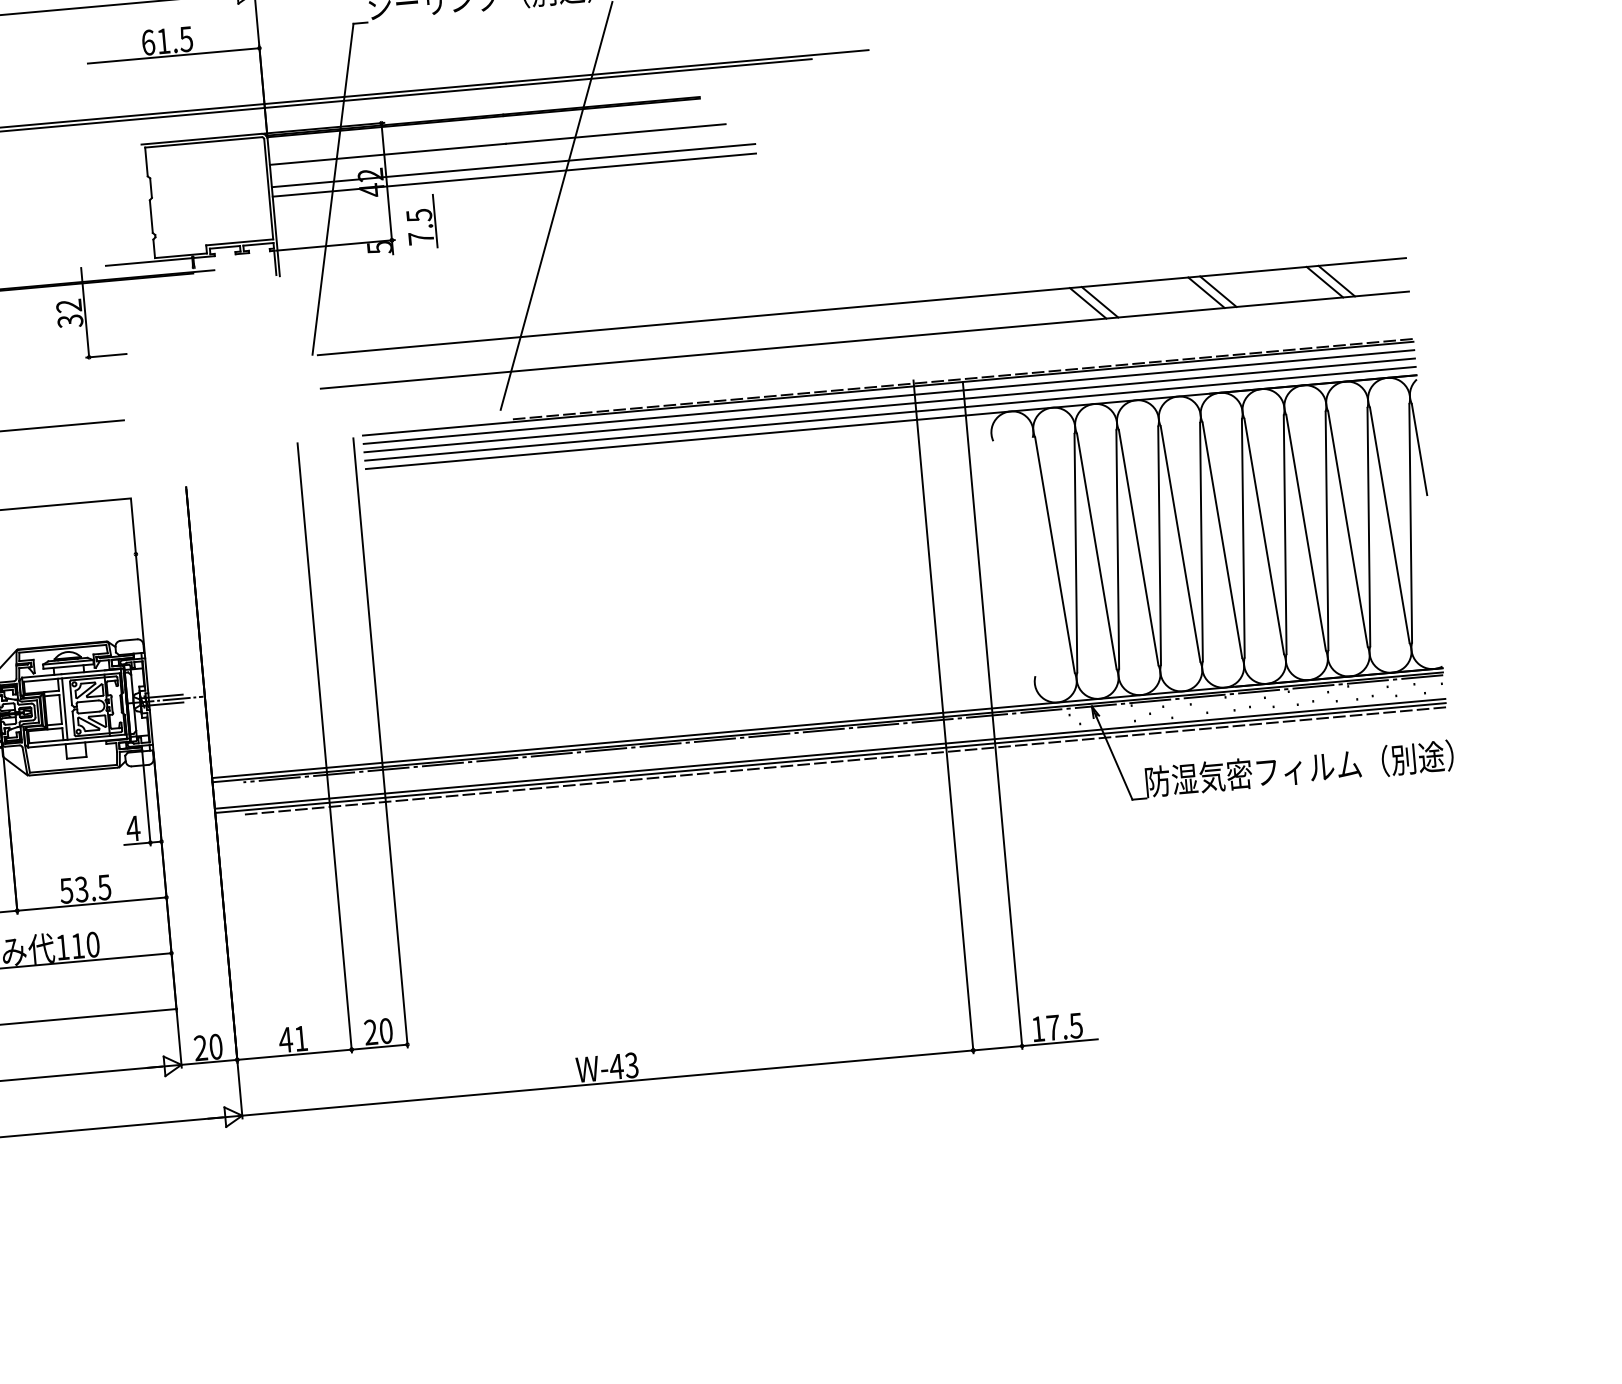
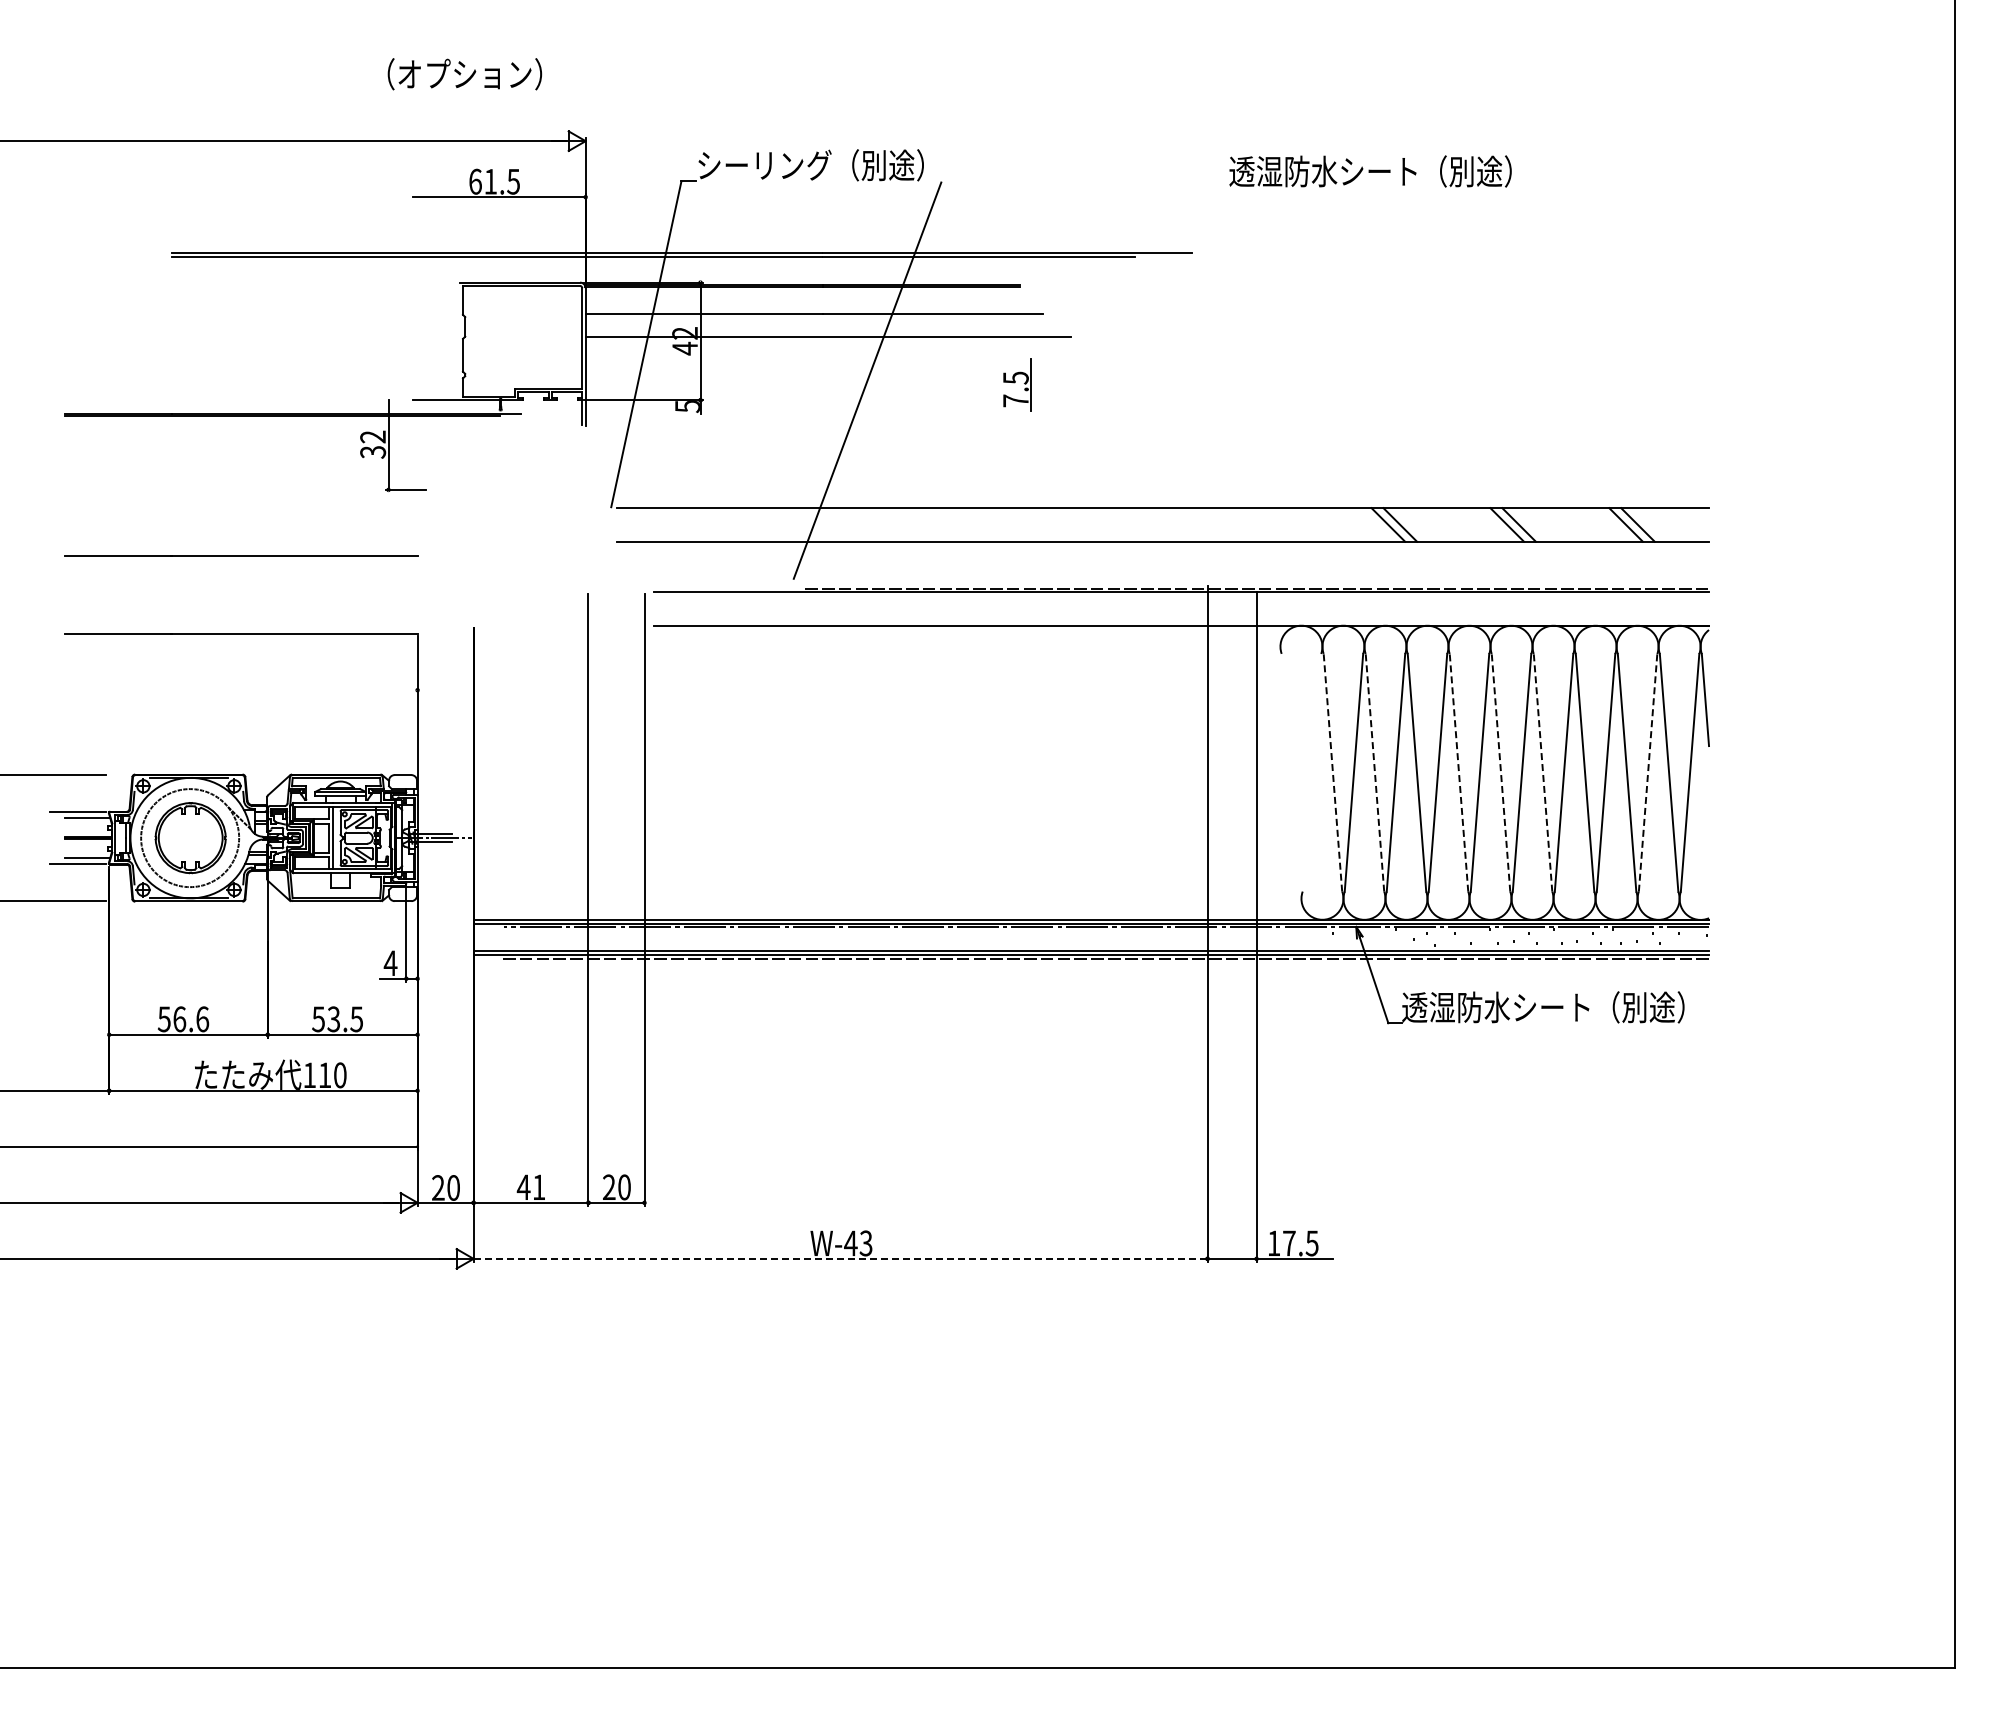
line: (513, 175) -> (827, 346), removed
part: (421, 221) -> (1017, 384), moved
line: (888, 396) -> (1181, 600), removed
line: (889, 404) -> (1181, 608), removed
line: (890, 413) -> (1181, 617), removed
line: (1369, 526) -> (1648, 772), solid -> dashed
line: (1264, 536) -> (1543, 772), solid -> dashed
line: (1221, 539) -> (1500, 772), solid -> dashed
line: (1180, 543) -> (1458, 772), solid -> dashed
line: (1096, 551) -> (1374, 772), solid -> dashed
line: (1054, 554) -> (1332, 772), solid -> dashed
text: (1299, 768) -> (1557, 1007), 防湿気密フィルム（別途） -> 透湿防水シート（別途）
line: (607, 1082) -> (840, 1258), solid -> dashed

